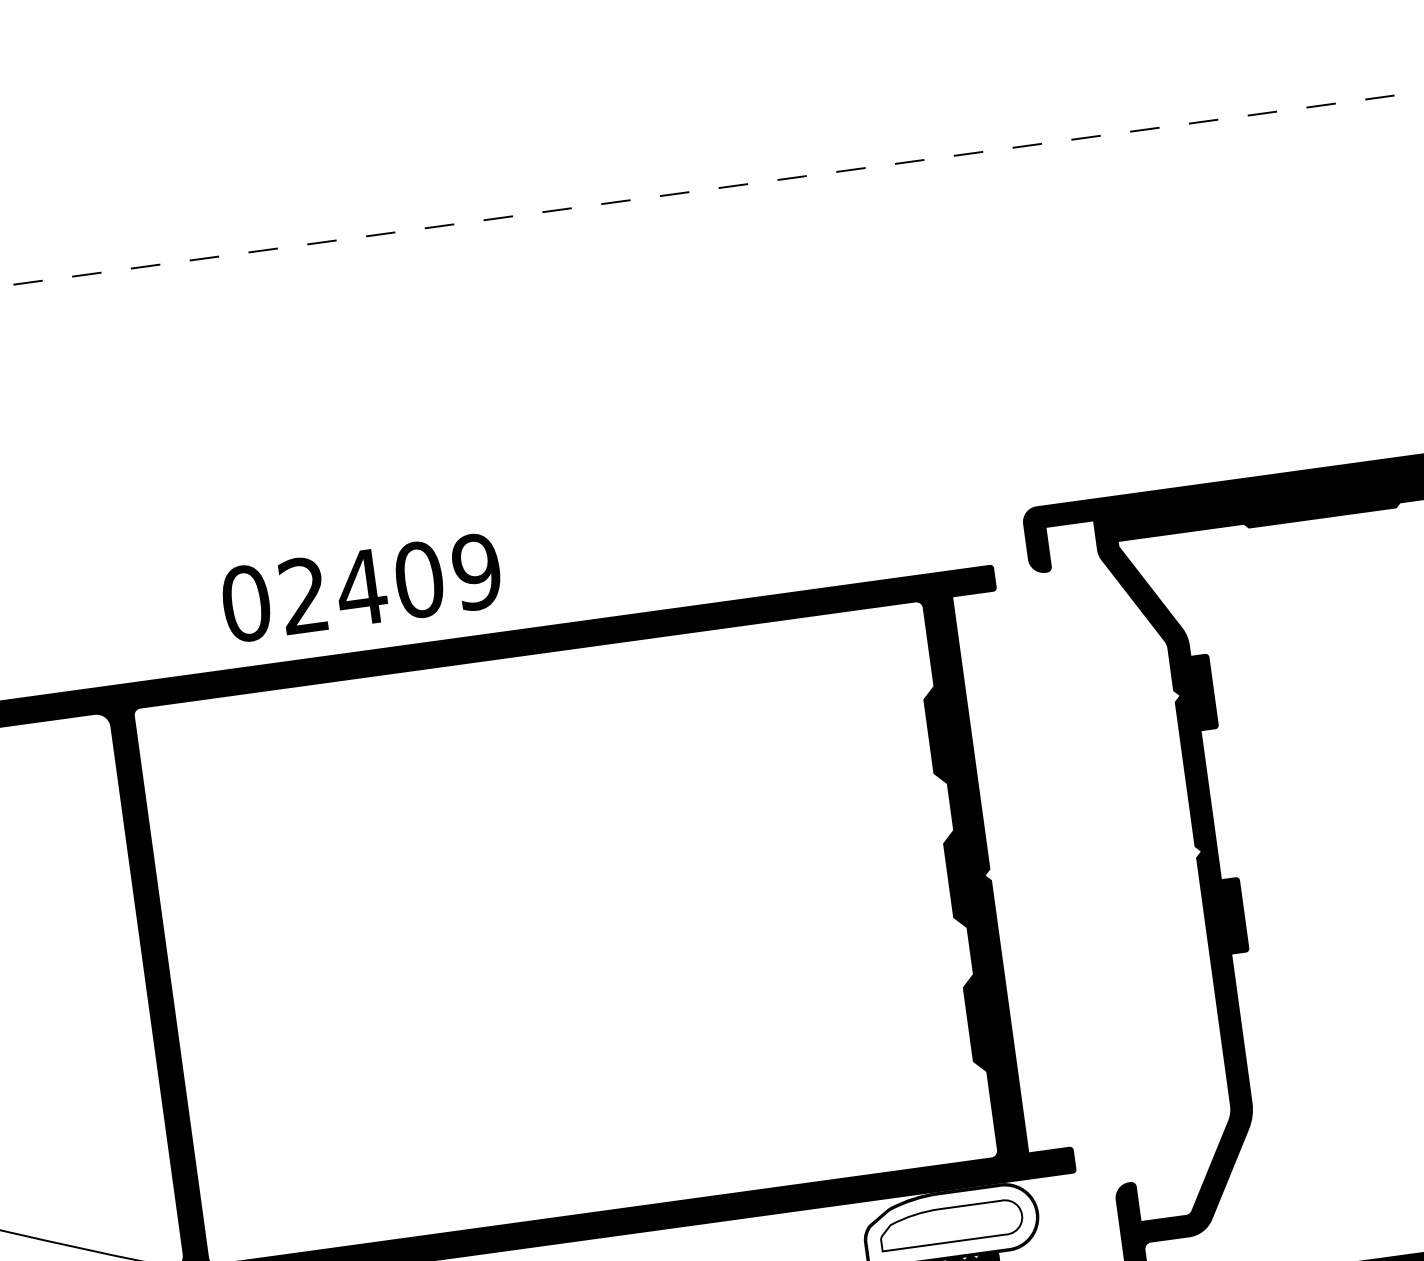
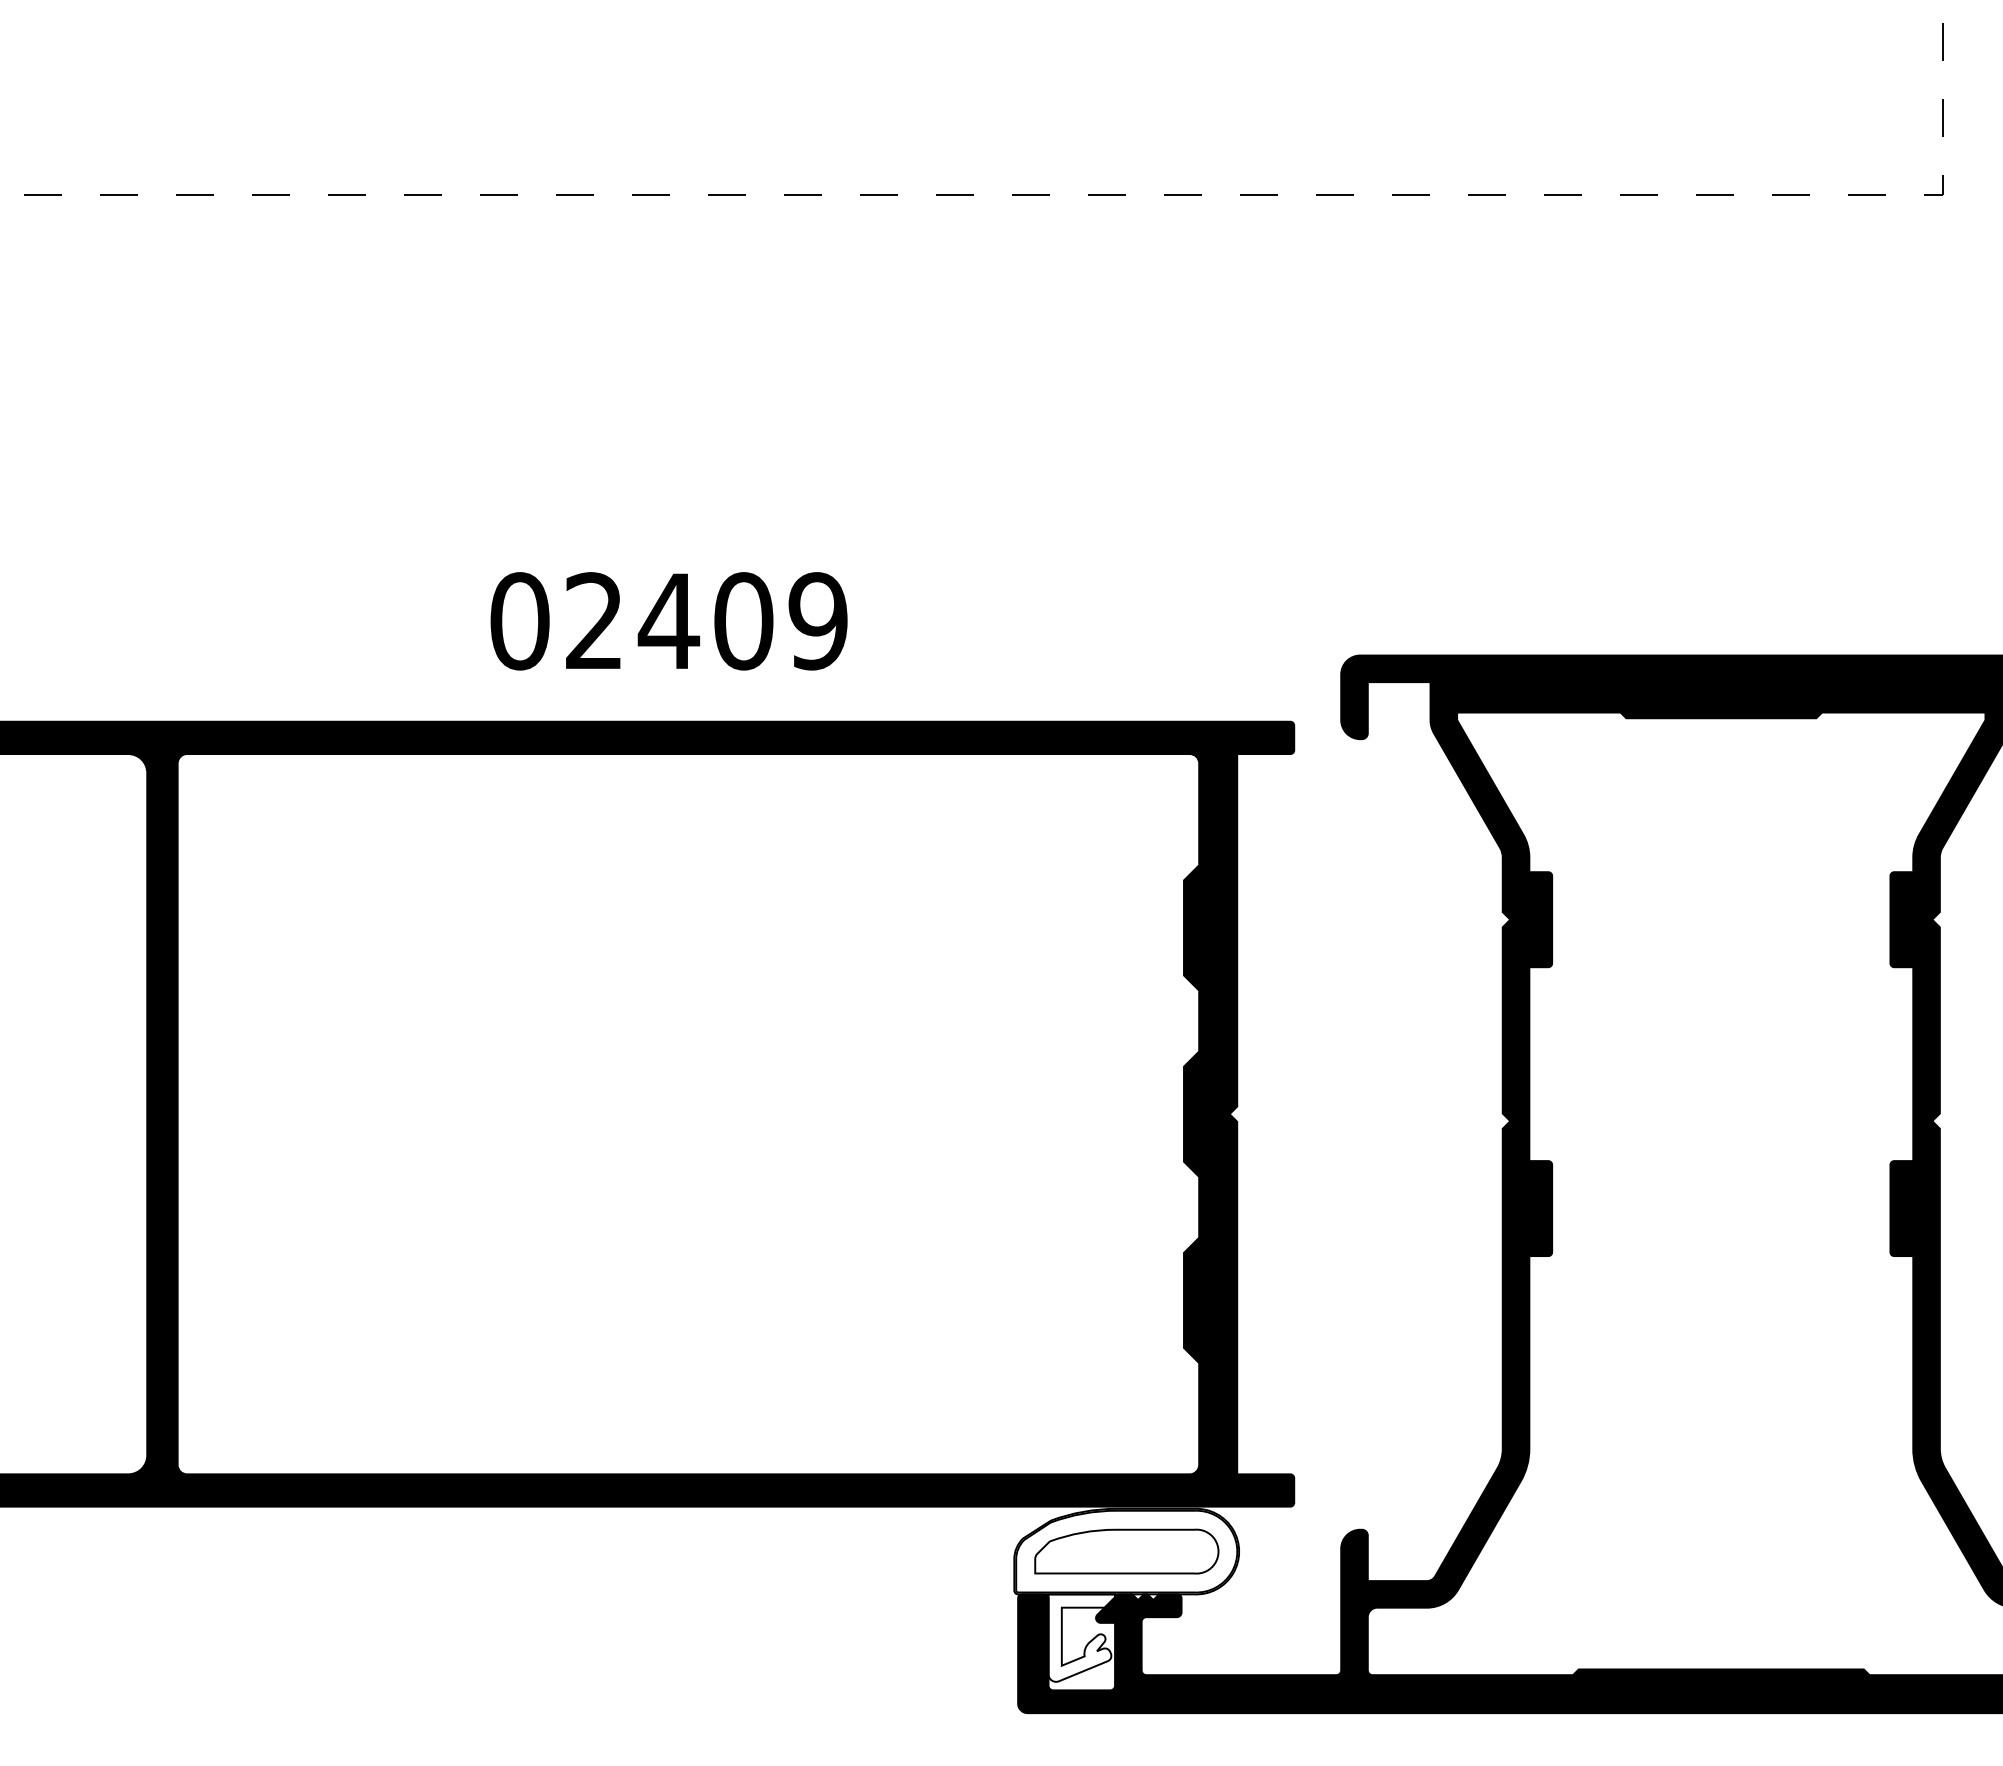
text: (361, 587) -> (668, 621), moved

